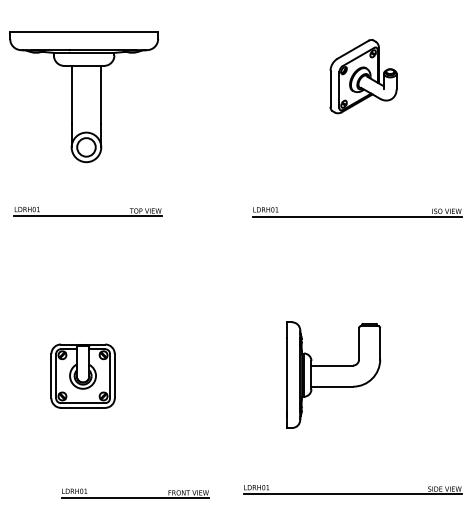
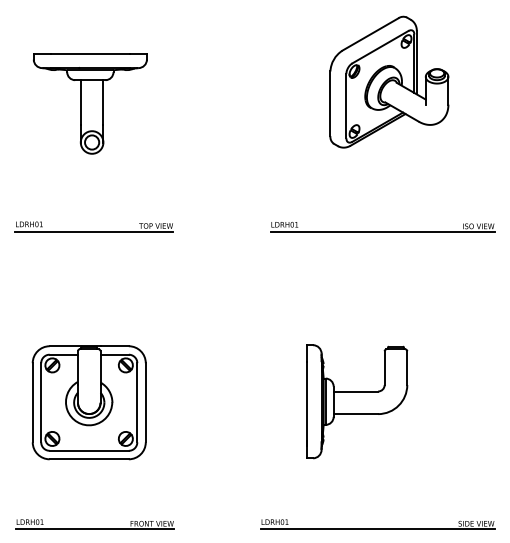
part: (363, 76) -> (389, 81), size x1.67
part: (84, 96) -> (90, 103), size x0.71
part: (82, 375) -> (88, 402), size x1.67
part: (134, 493) -> (94, 524), moved

